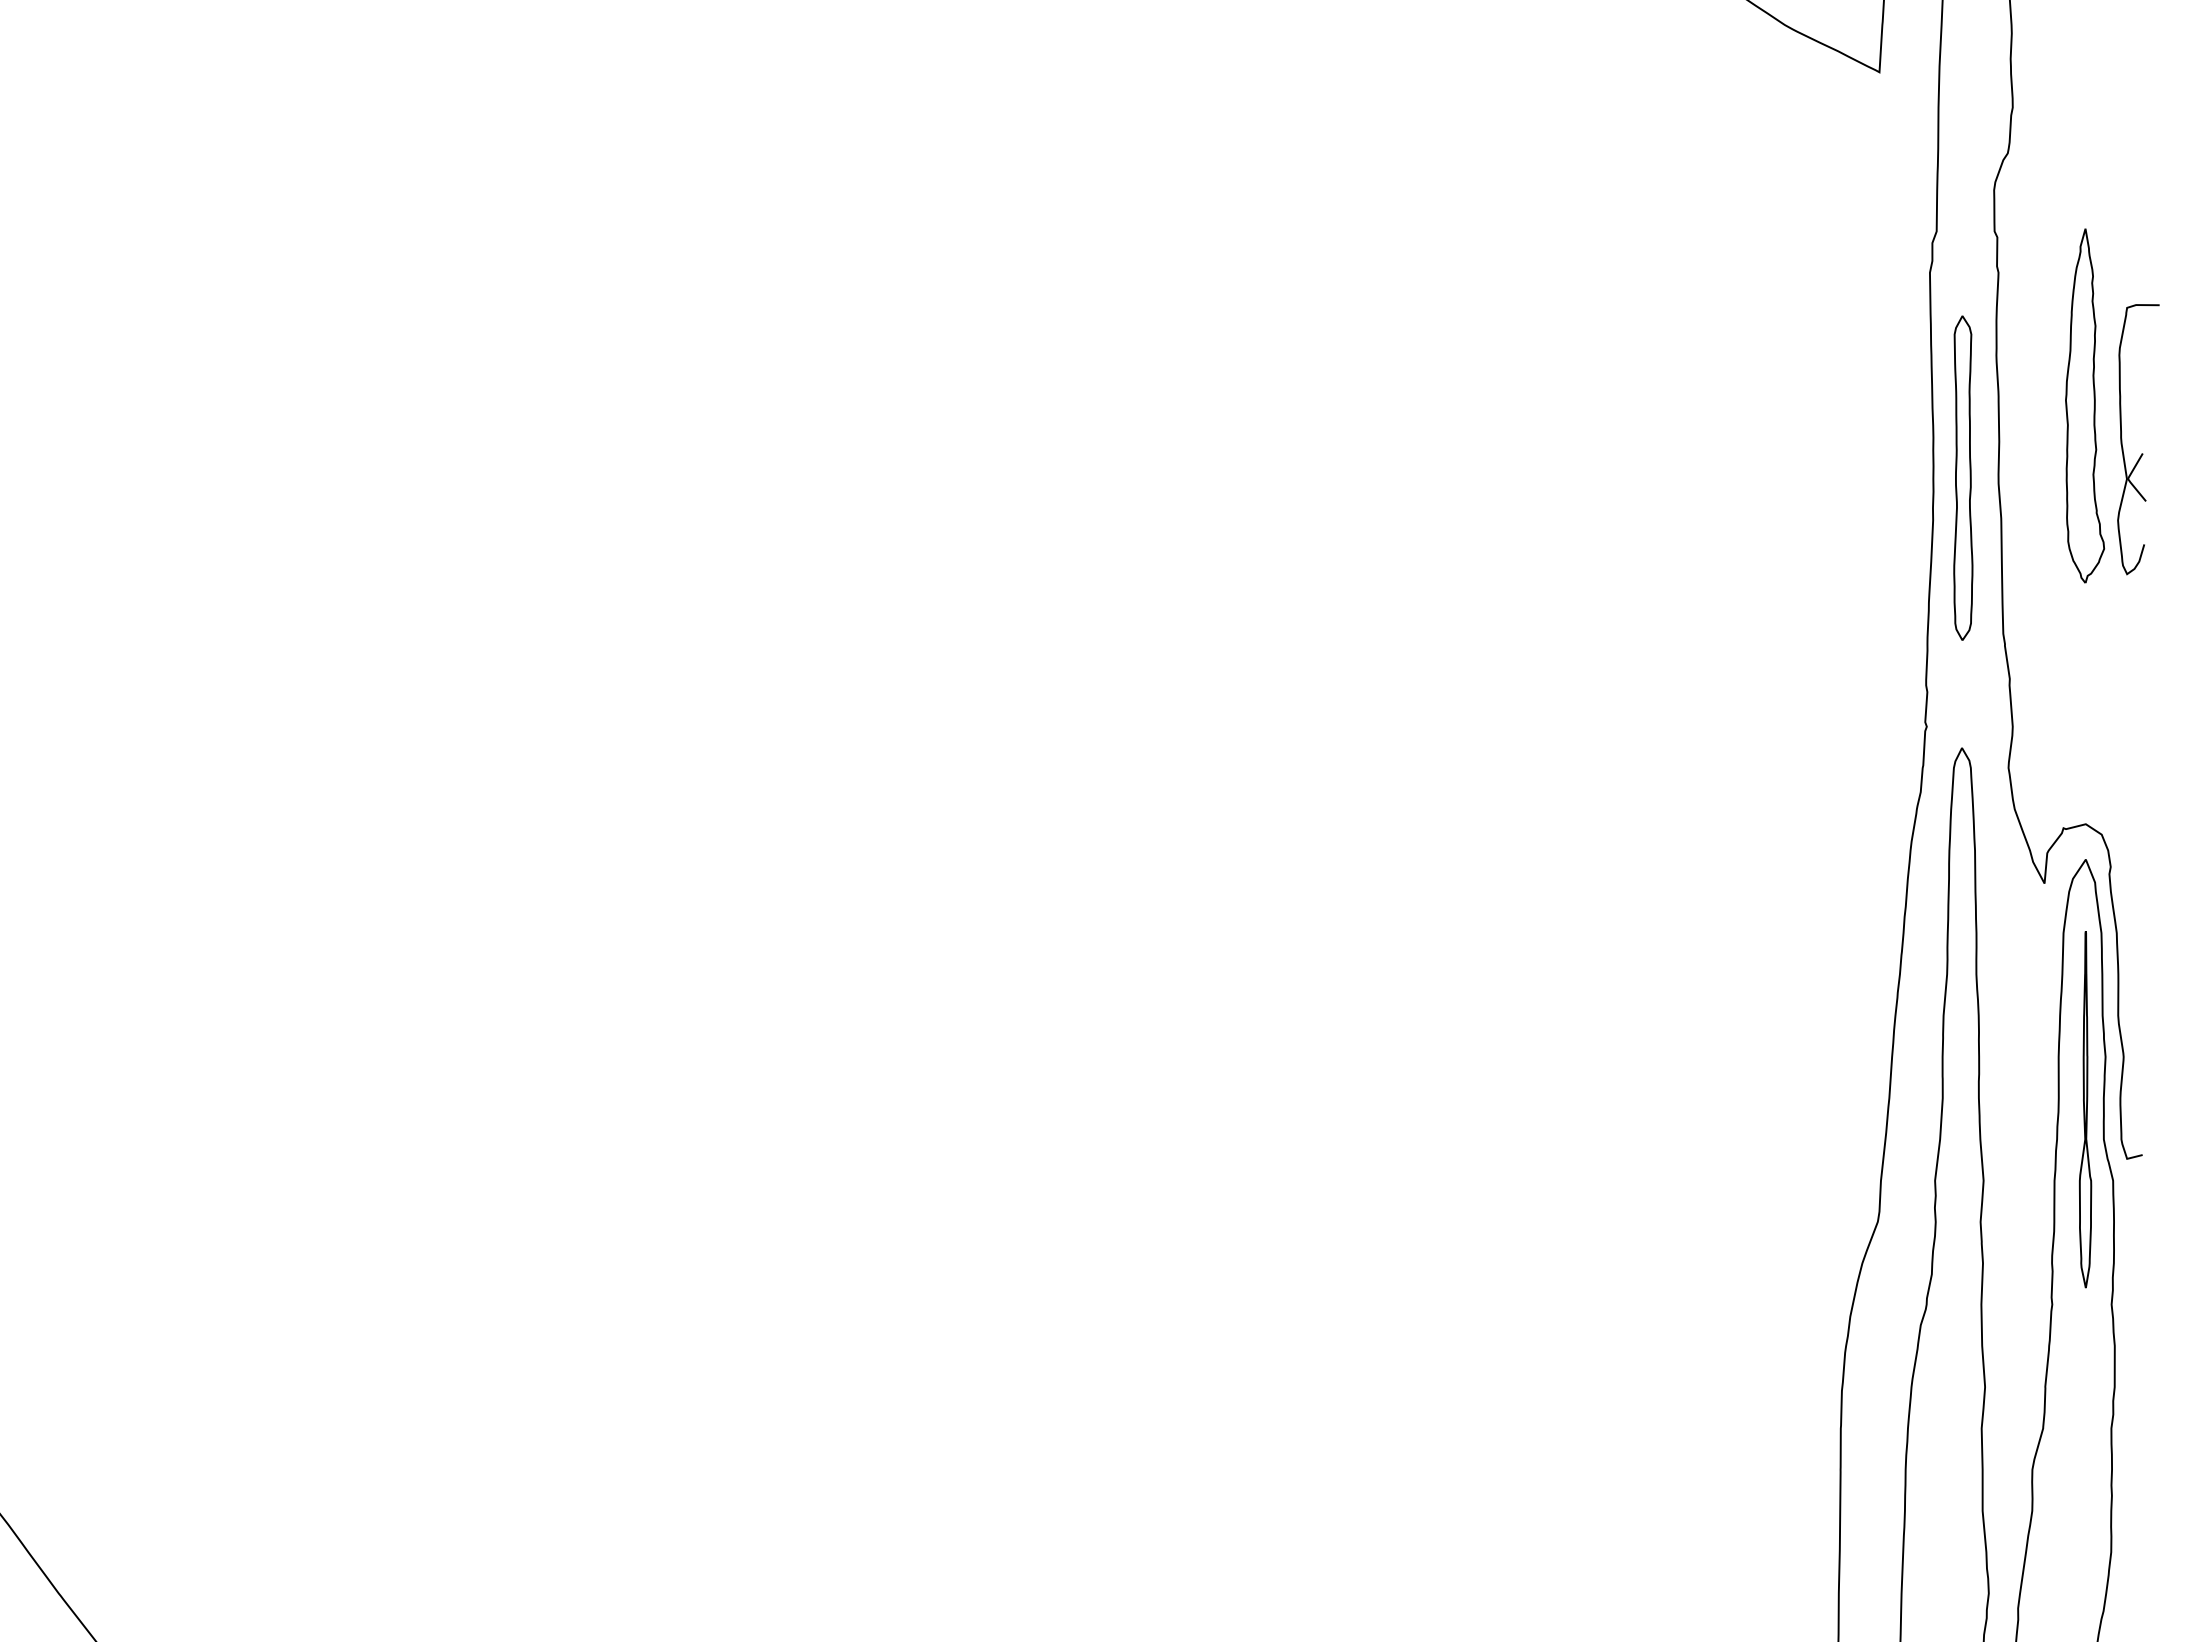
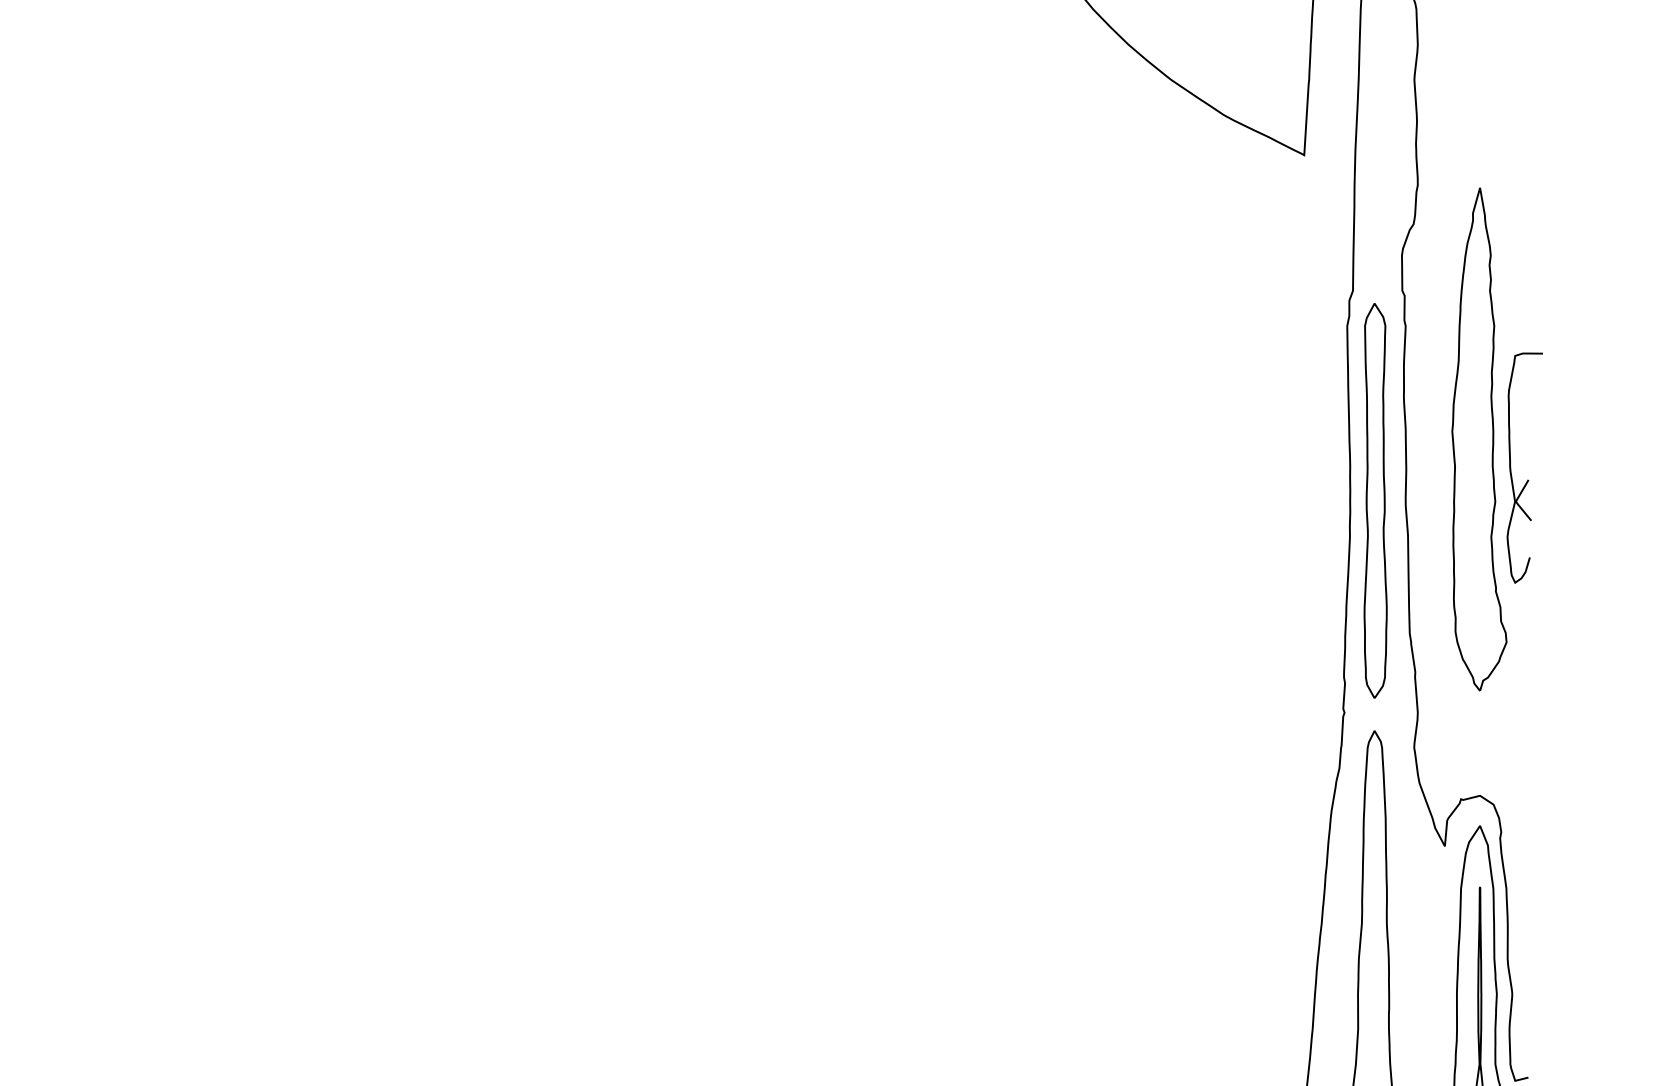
part: (2084, 405) -> (1478, 439), size x1.67
part: (1963, 478) -> (1375, 501), size x1.43

